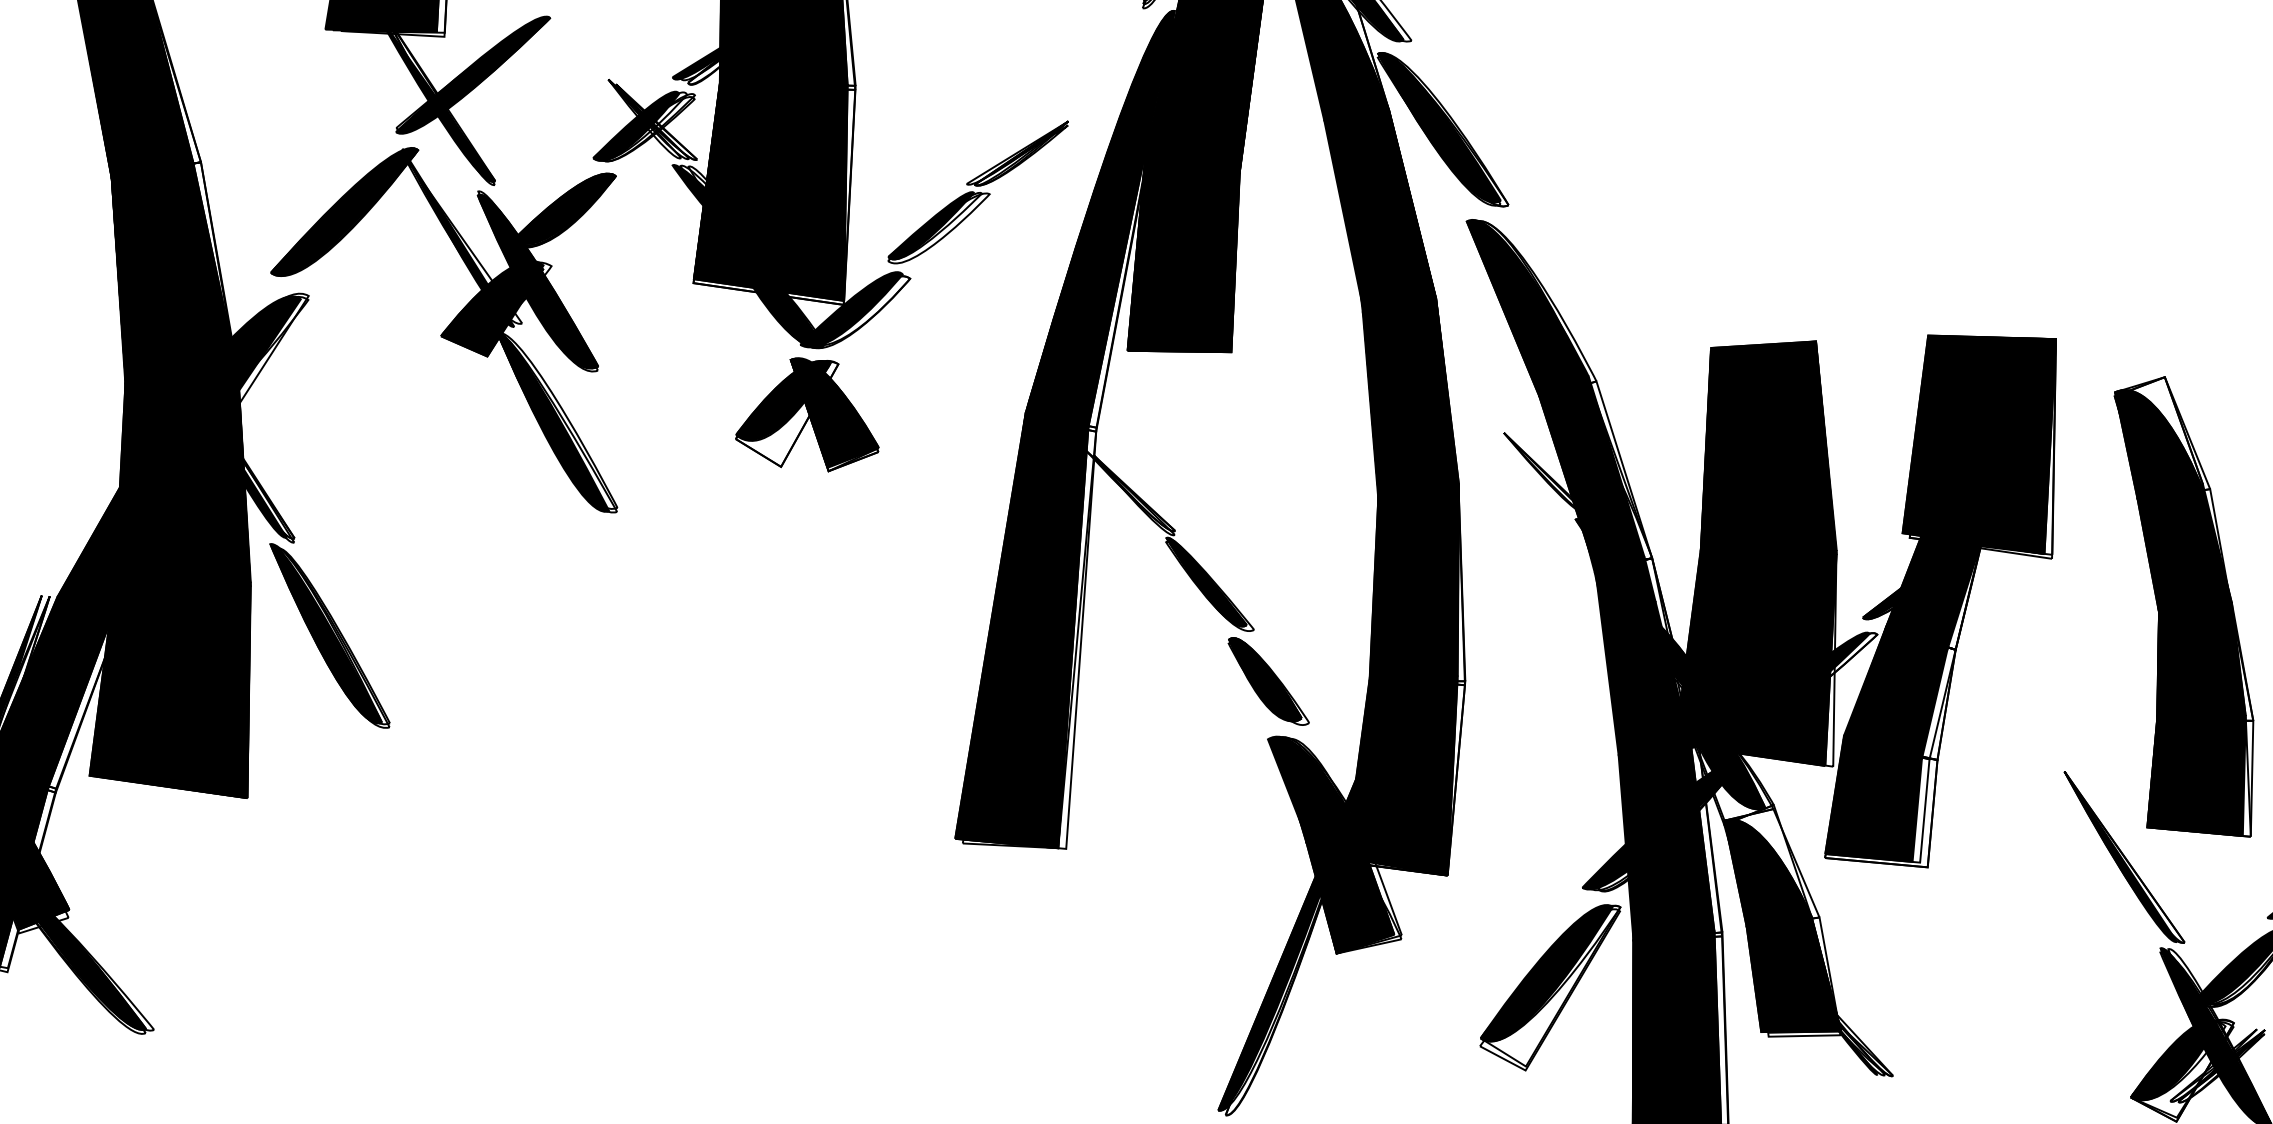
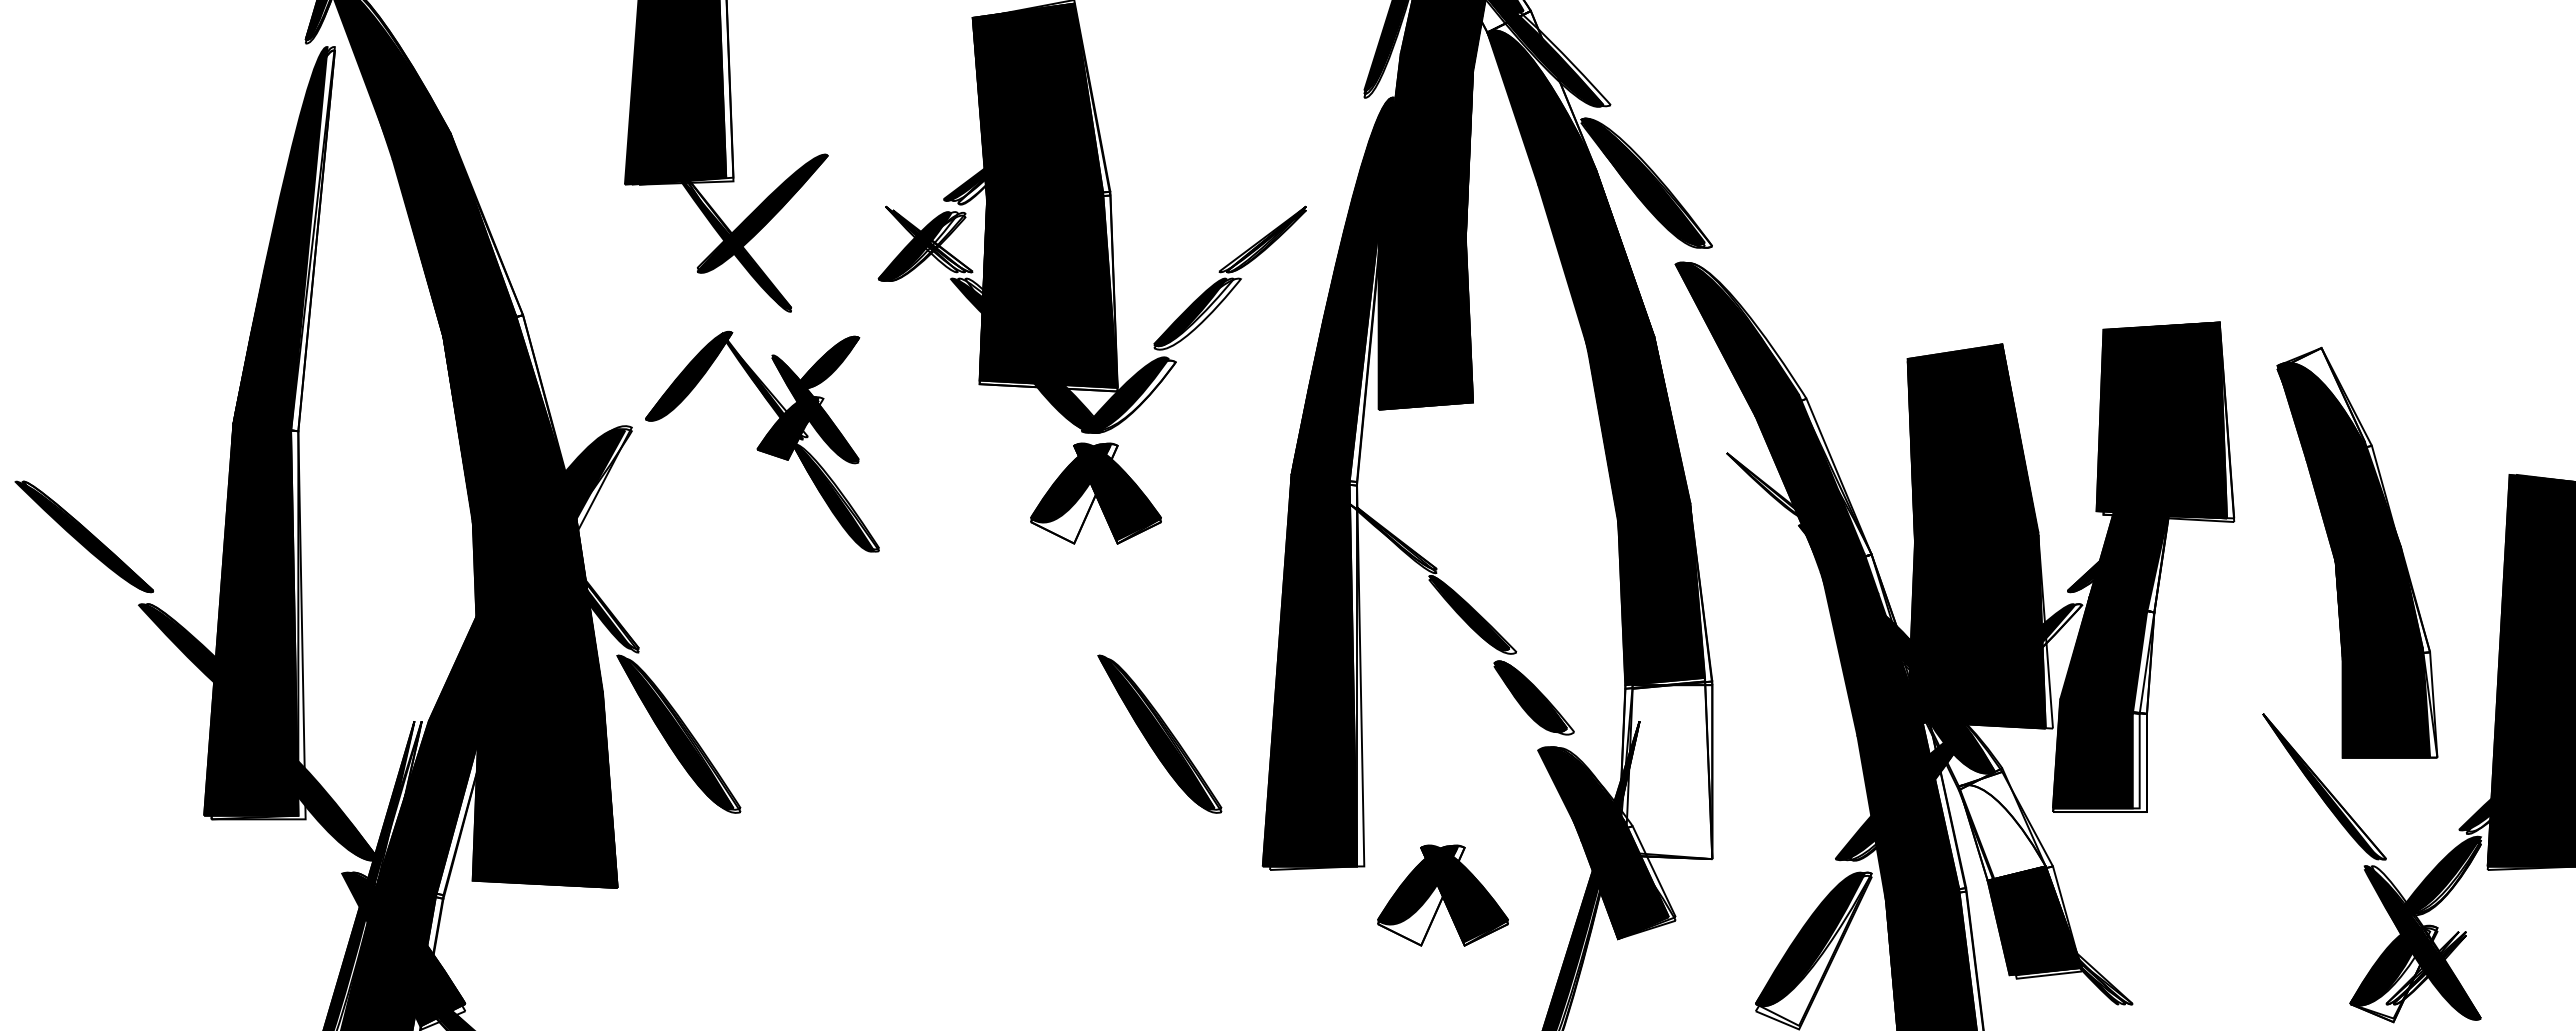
part: (450, 324) -> (762, 441), size x0.7
part: (855, 683) -> (1159, 733), added
fill: (1405, 771) -> (1665, 768), removed
fill: (1766, 875) -> (2001, 832), removed
part: (1148, 888) -> (1442, 895), added

